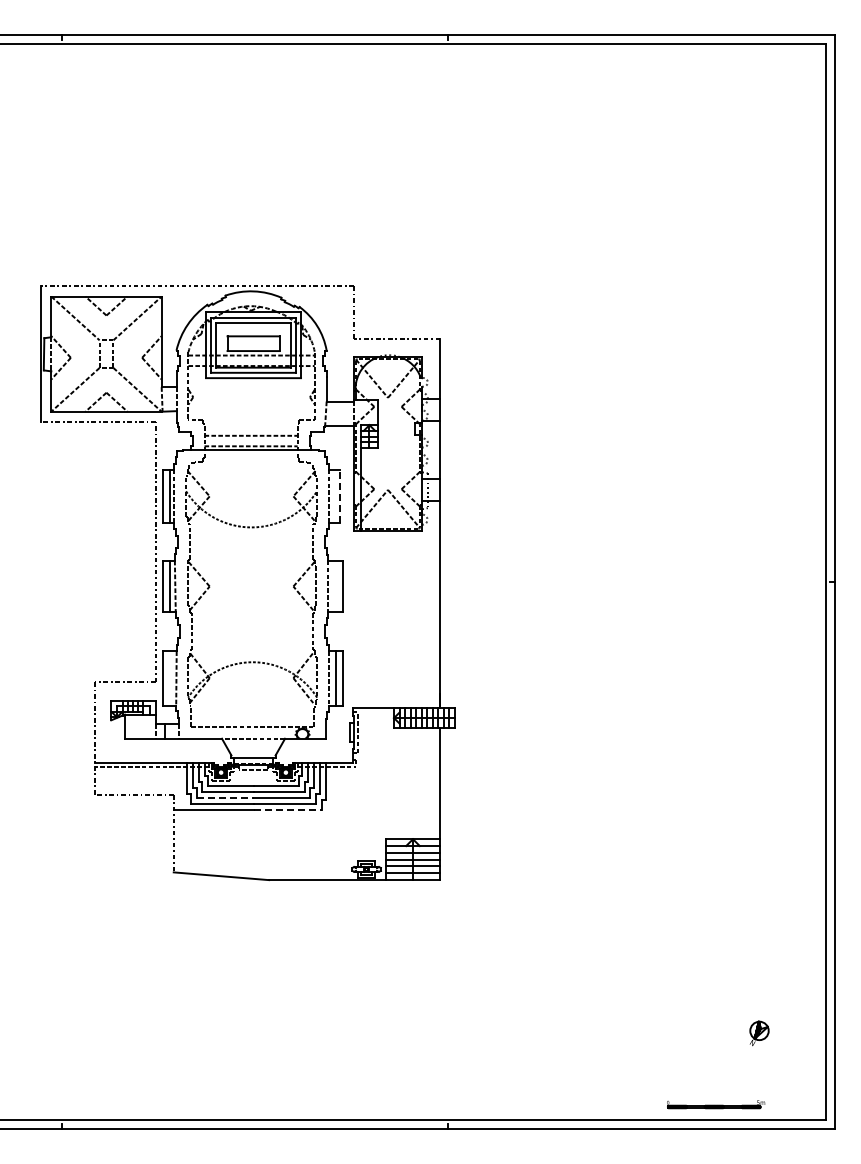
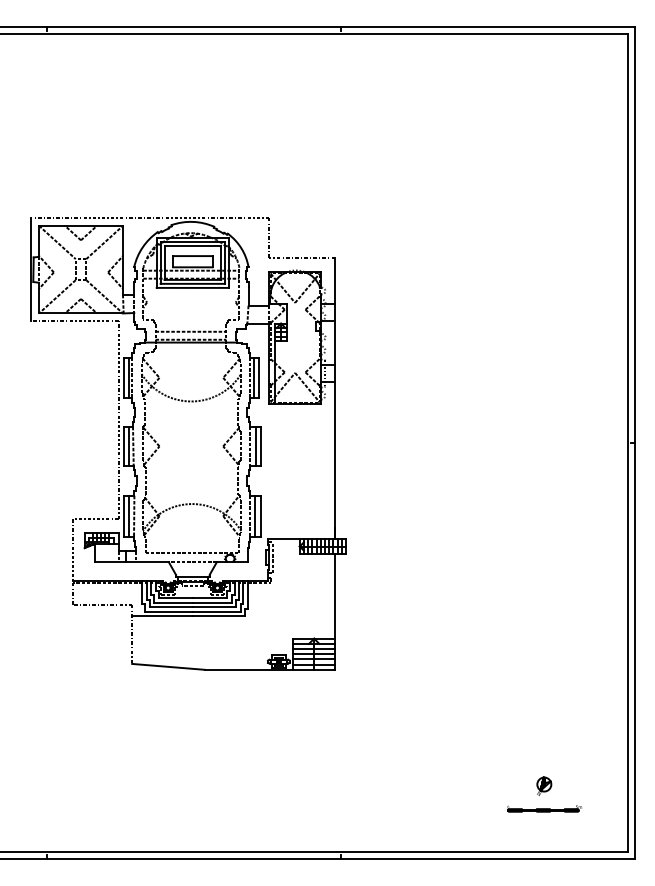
line: (333, 495) -> (253, 377), added
line: (340, 495) -> (259, 377), dashed -> solid
line: (336, 585) -> (255, 445), added
line: (169, 678) -> (128, 516), added
line: (225, 797) -> (171, 606), dashed -> solid
line: (288, 809) -> (219, 616), dashed -> solid
part: (759, 1033) -> (544, 786), moved
part: (716, 1104) -> (545, 808), moved

